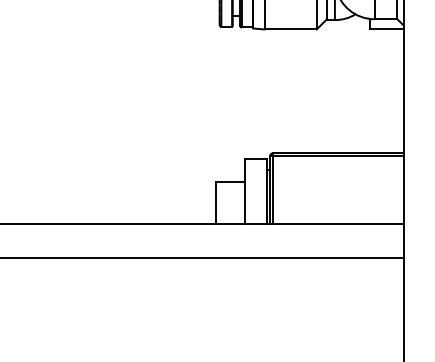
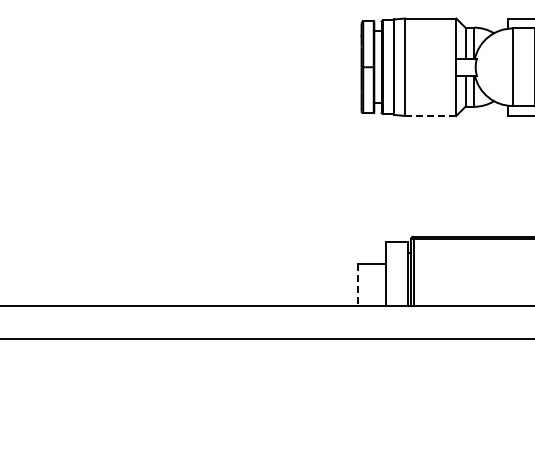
line: (290, 29) -> (430, 115), solid -> dashed
line: (216, 203) -> (358, 285), solid -> dashed

